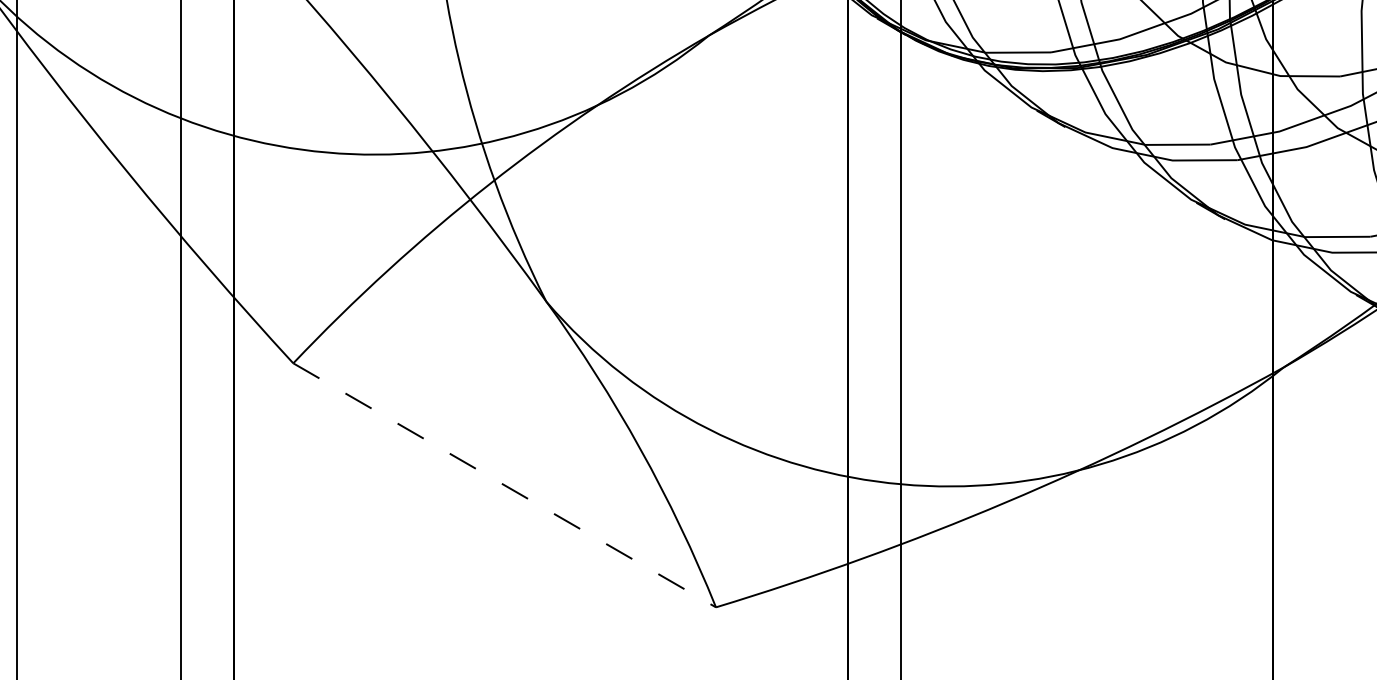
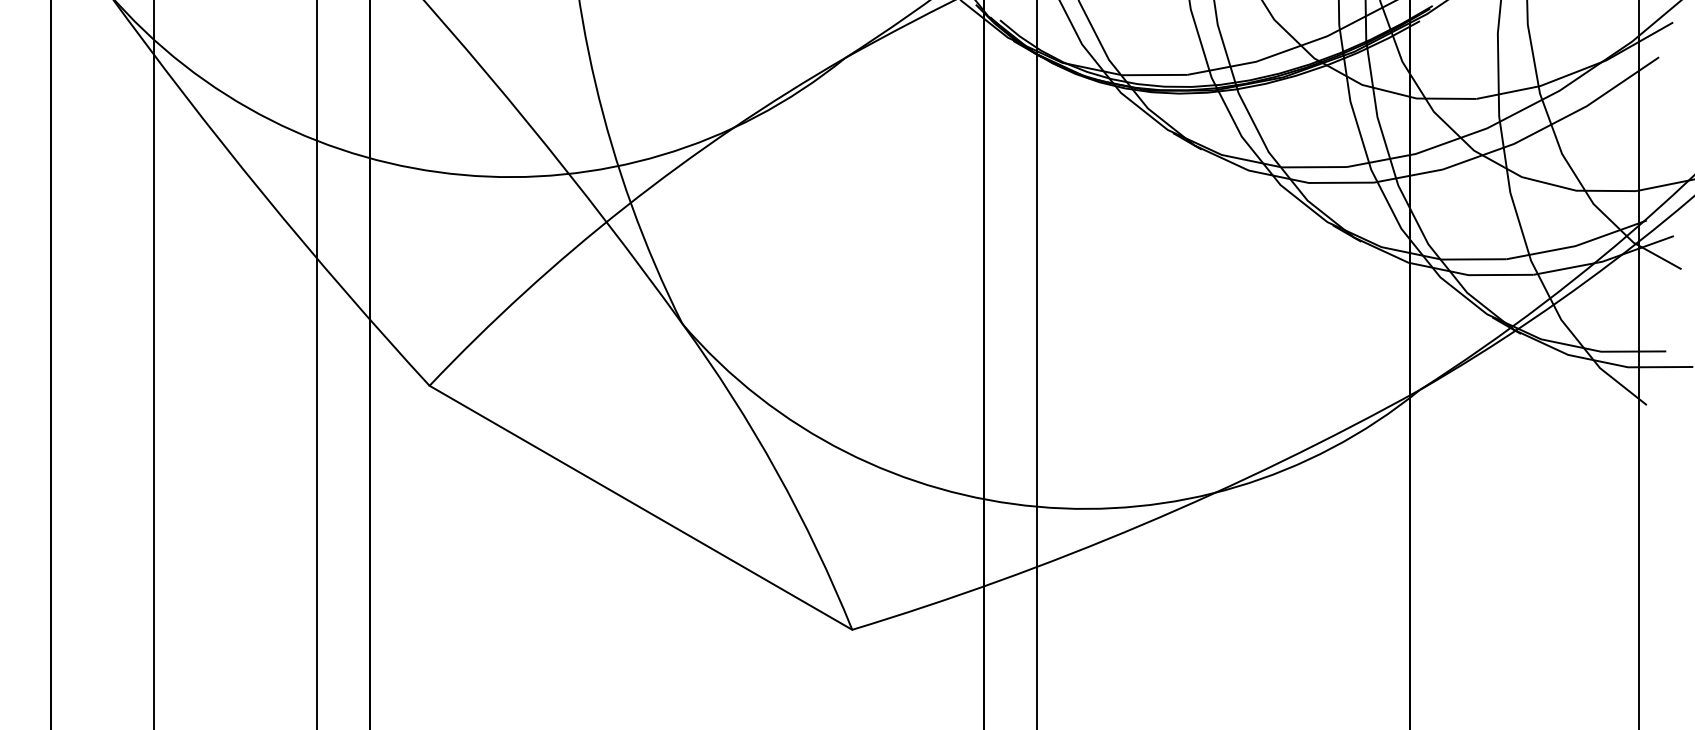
line: (505, 486) -> (641, 508), dashed -> solid

